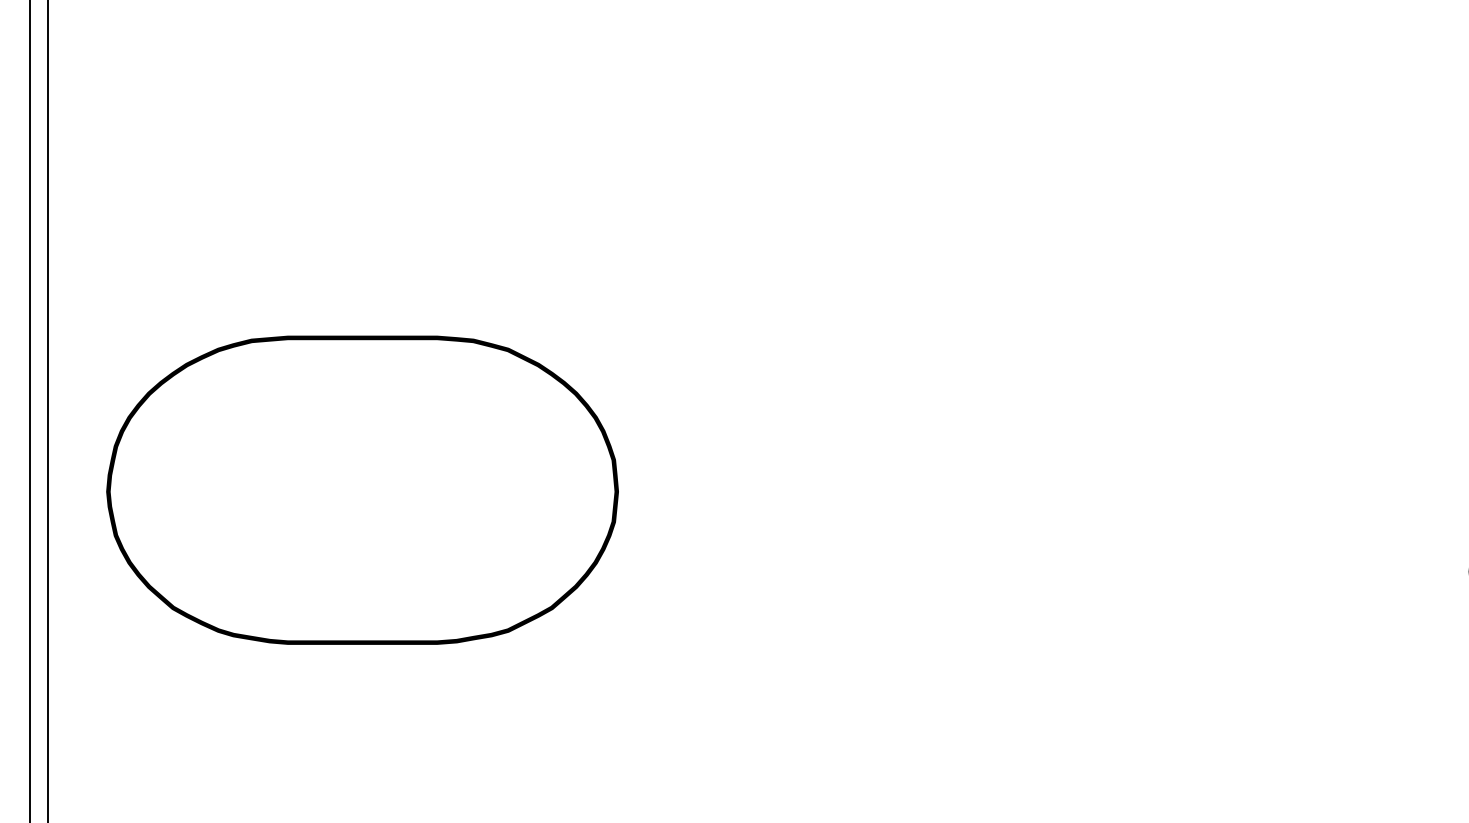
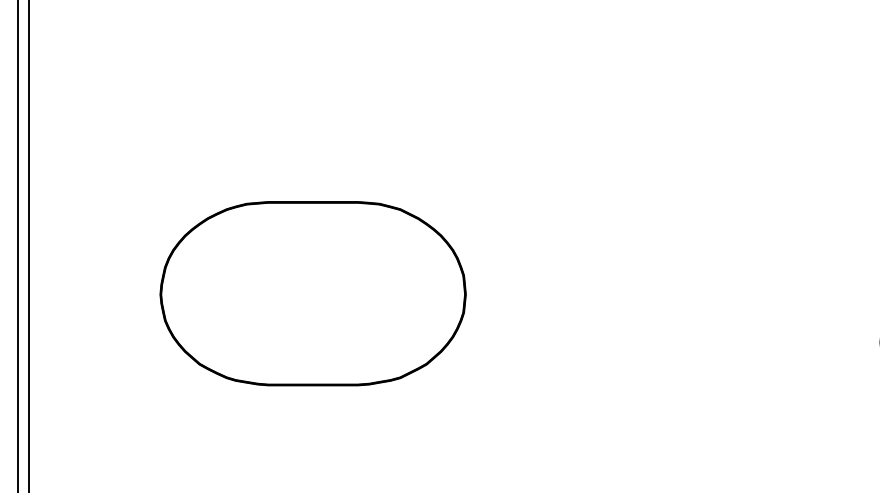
part: (361, 489) -> (312, 293), moved

